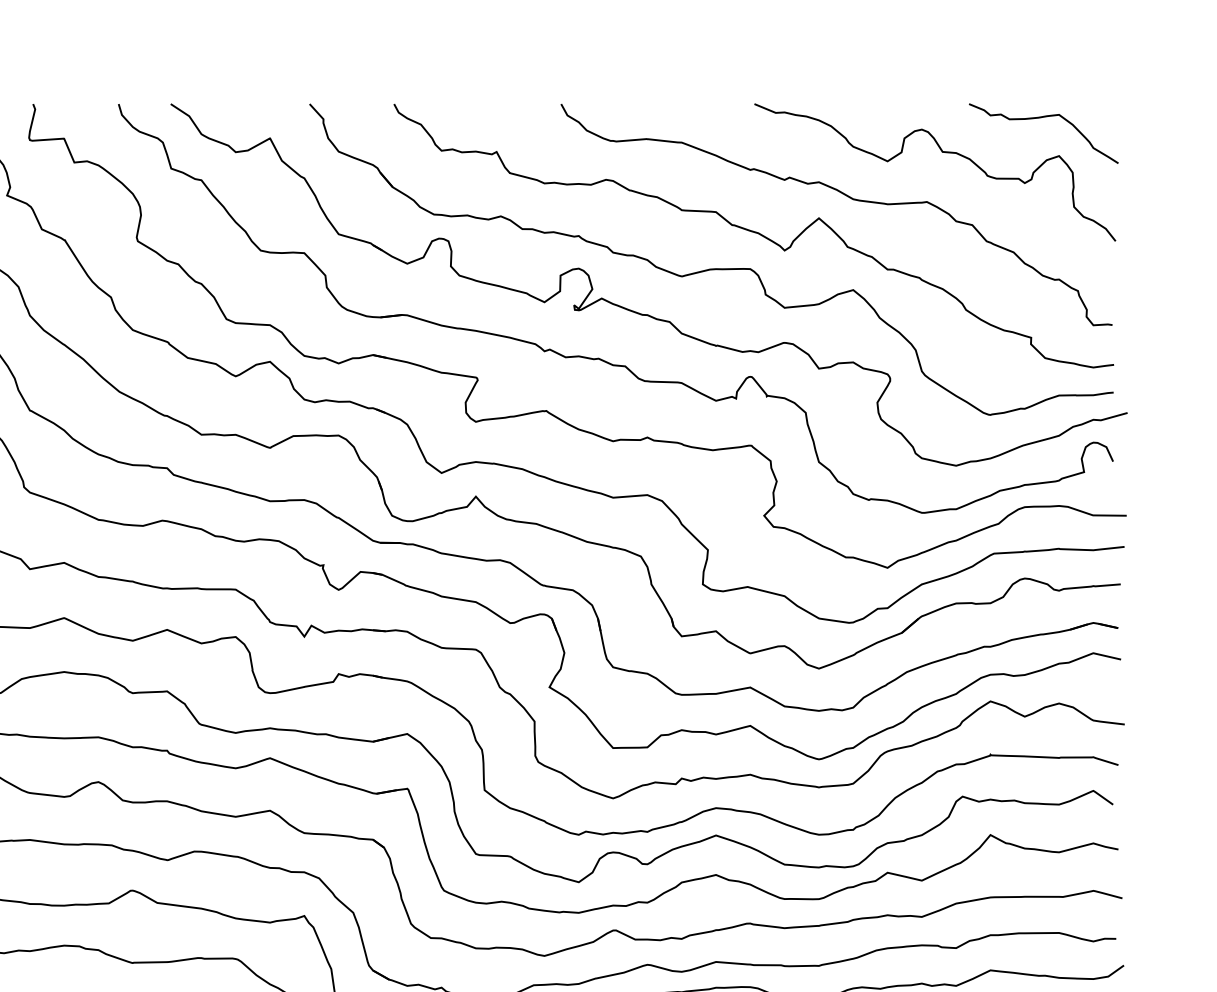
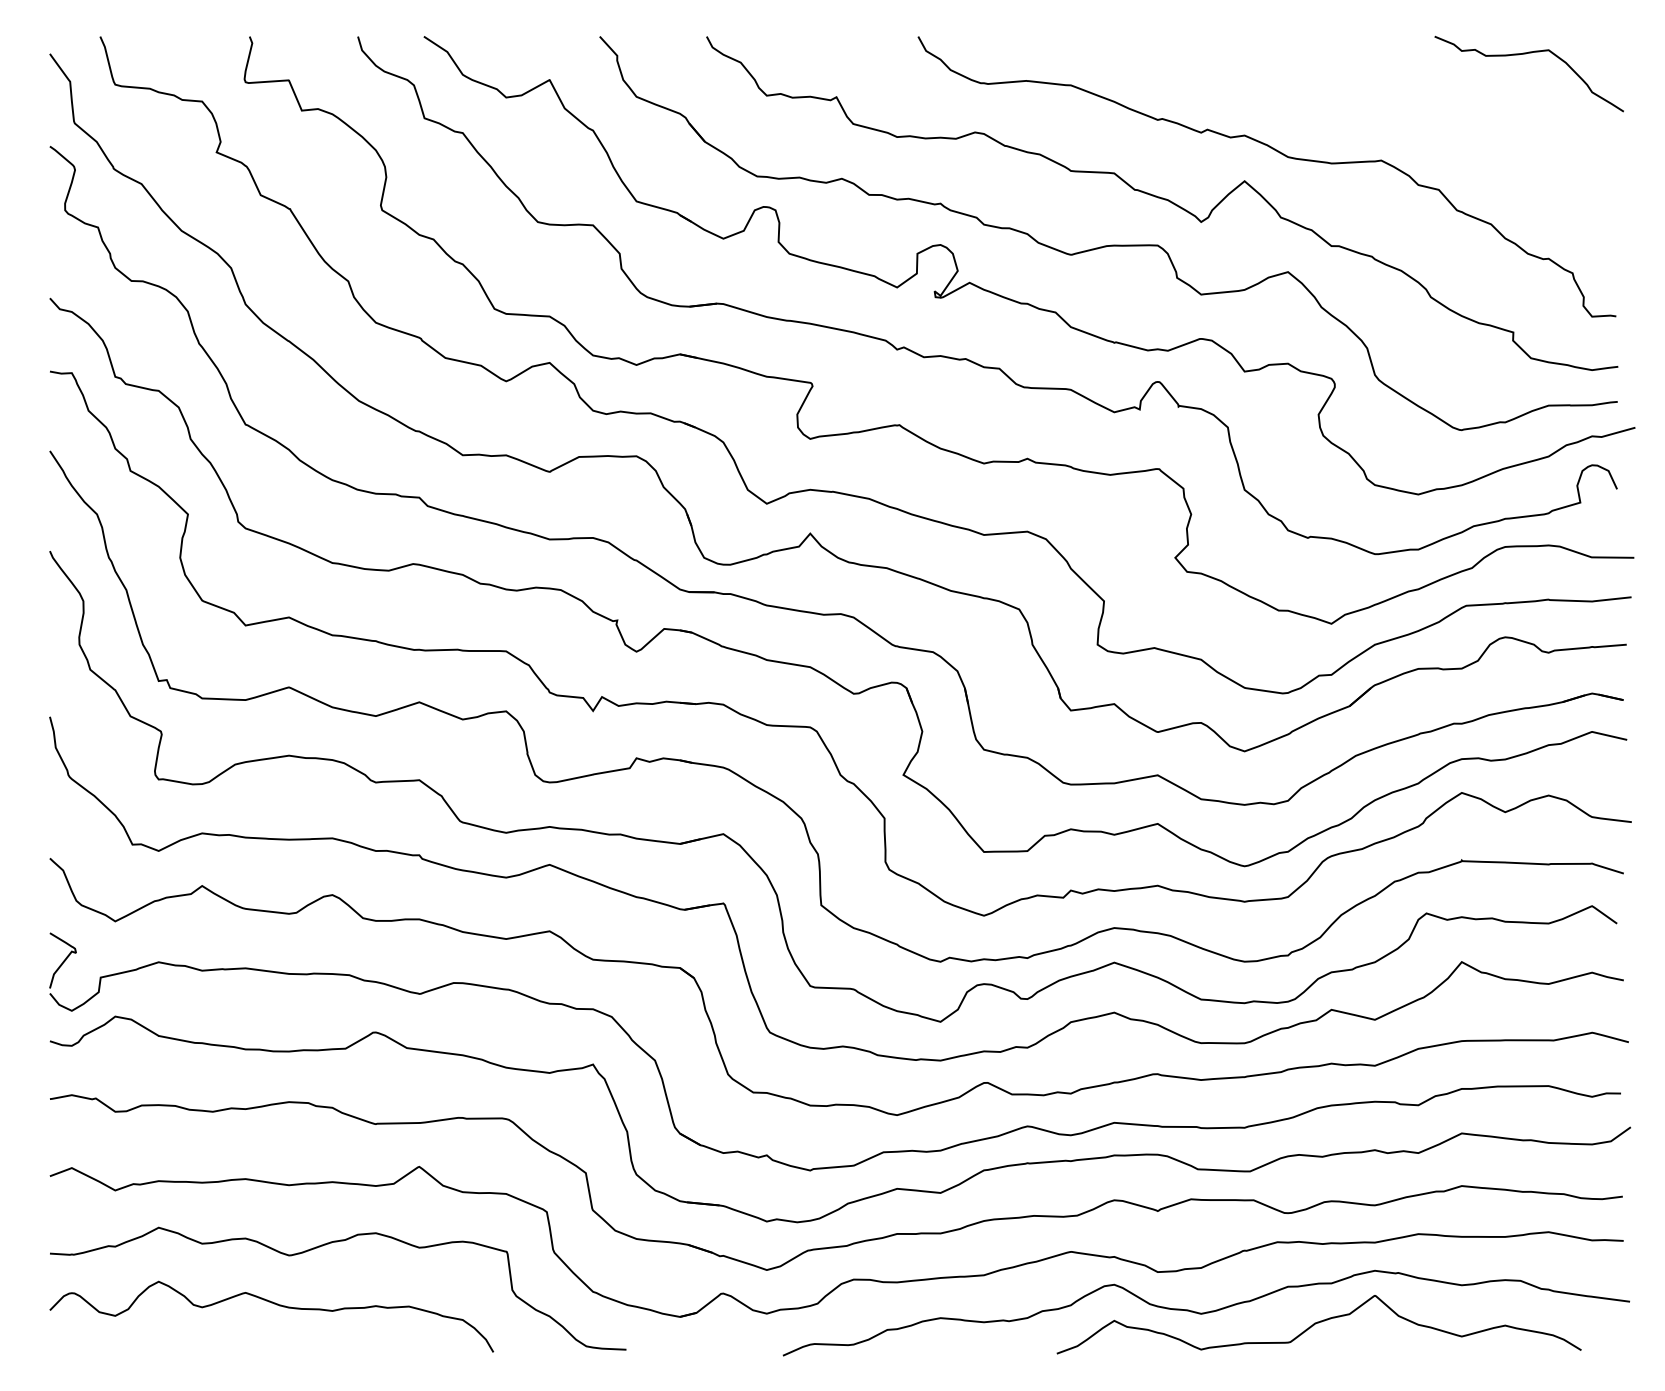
curve: (942, 152) -> (1401, 98), removed

